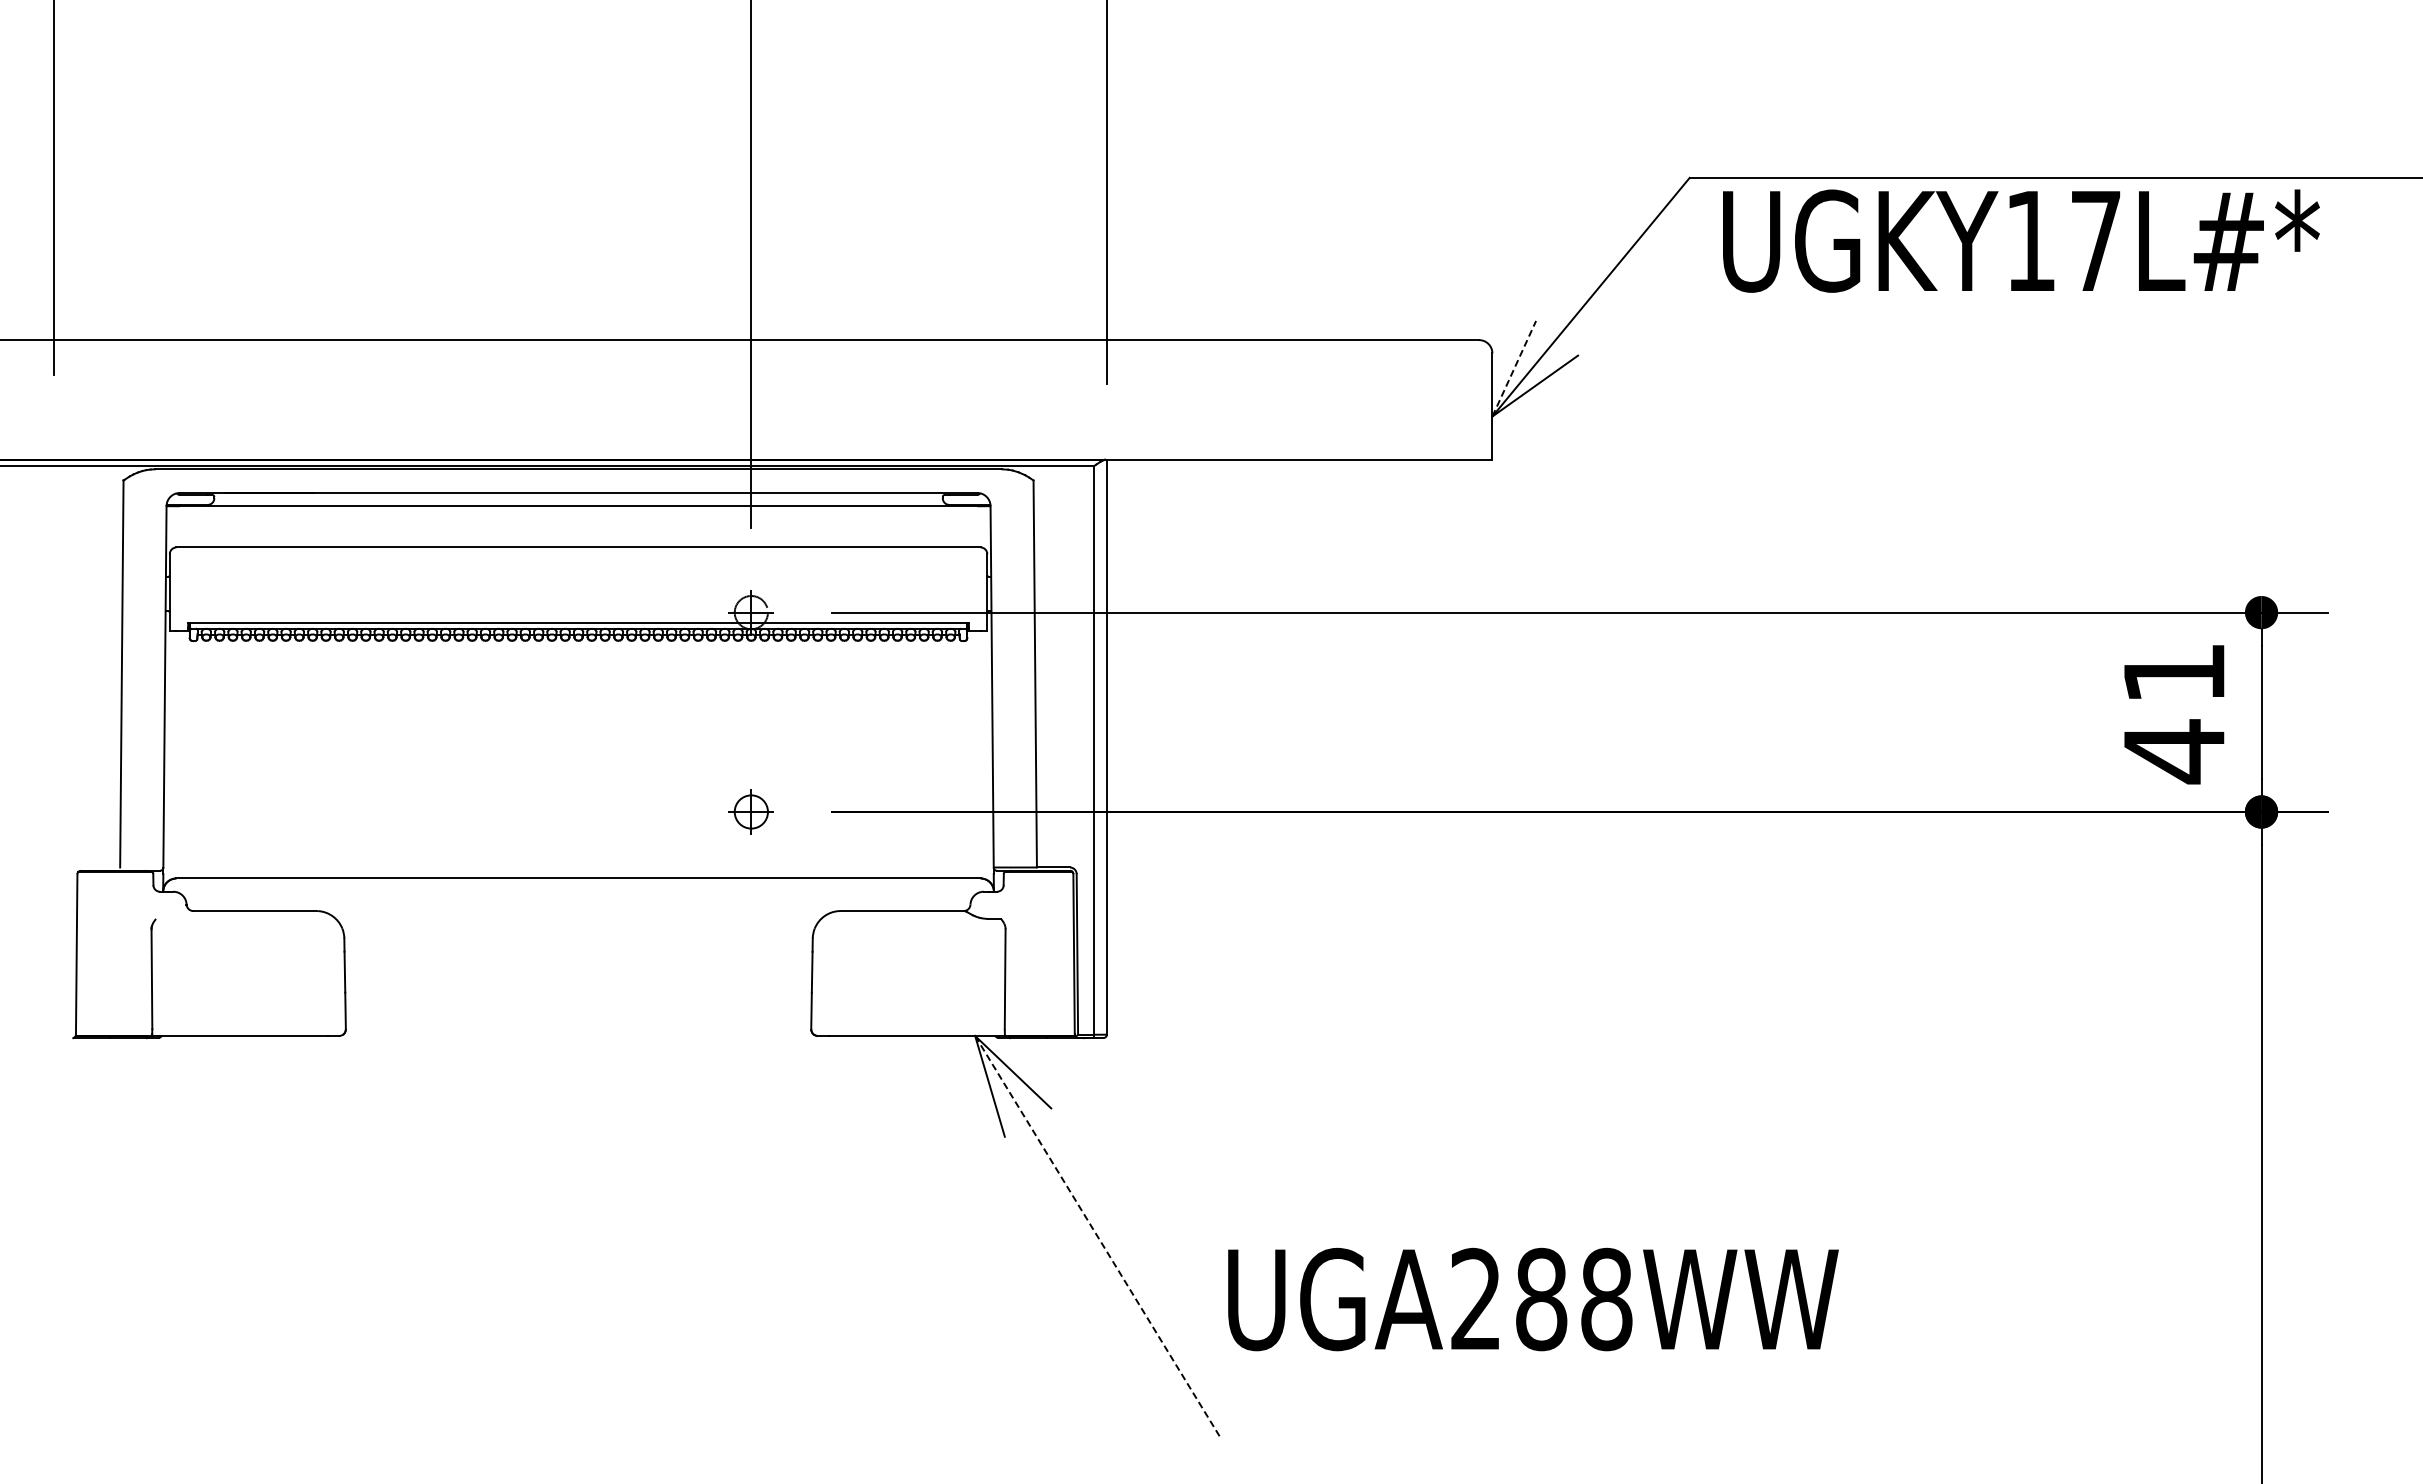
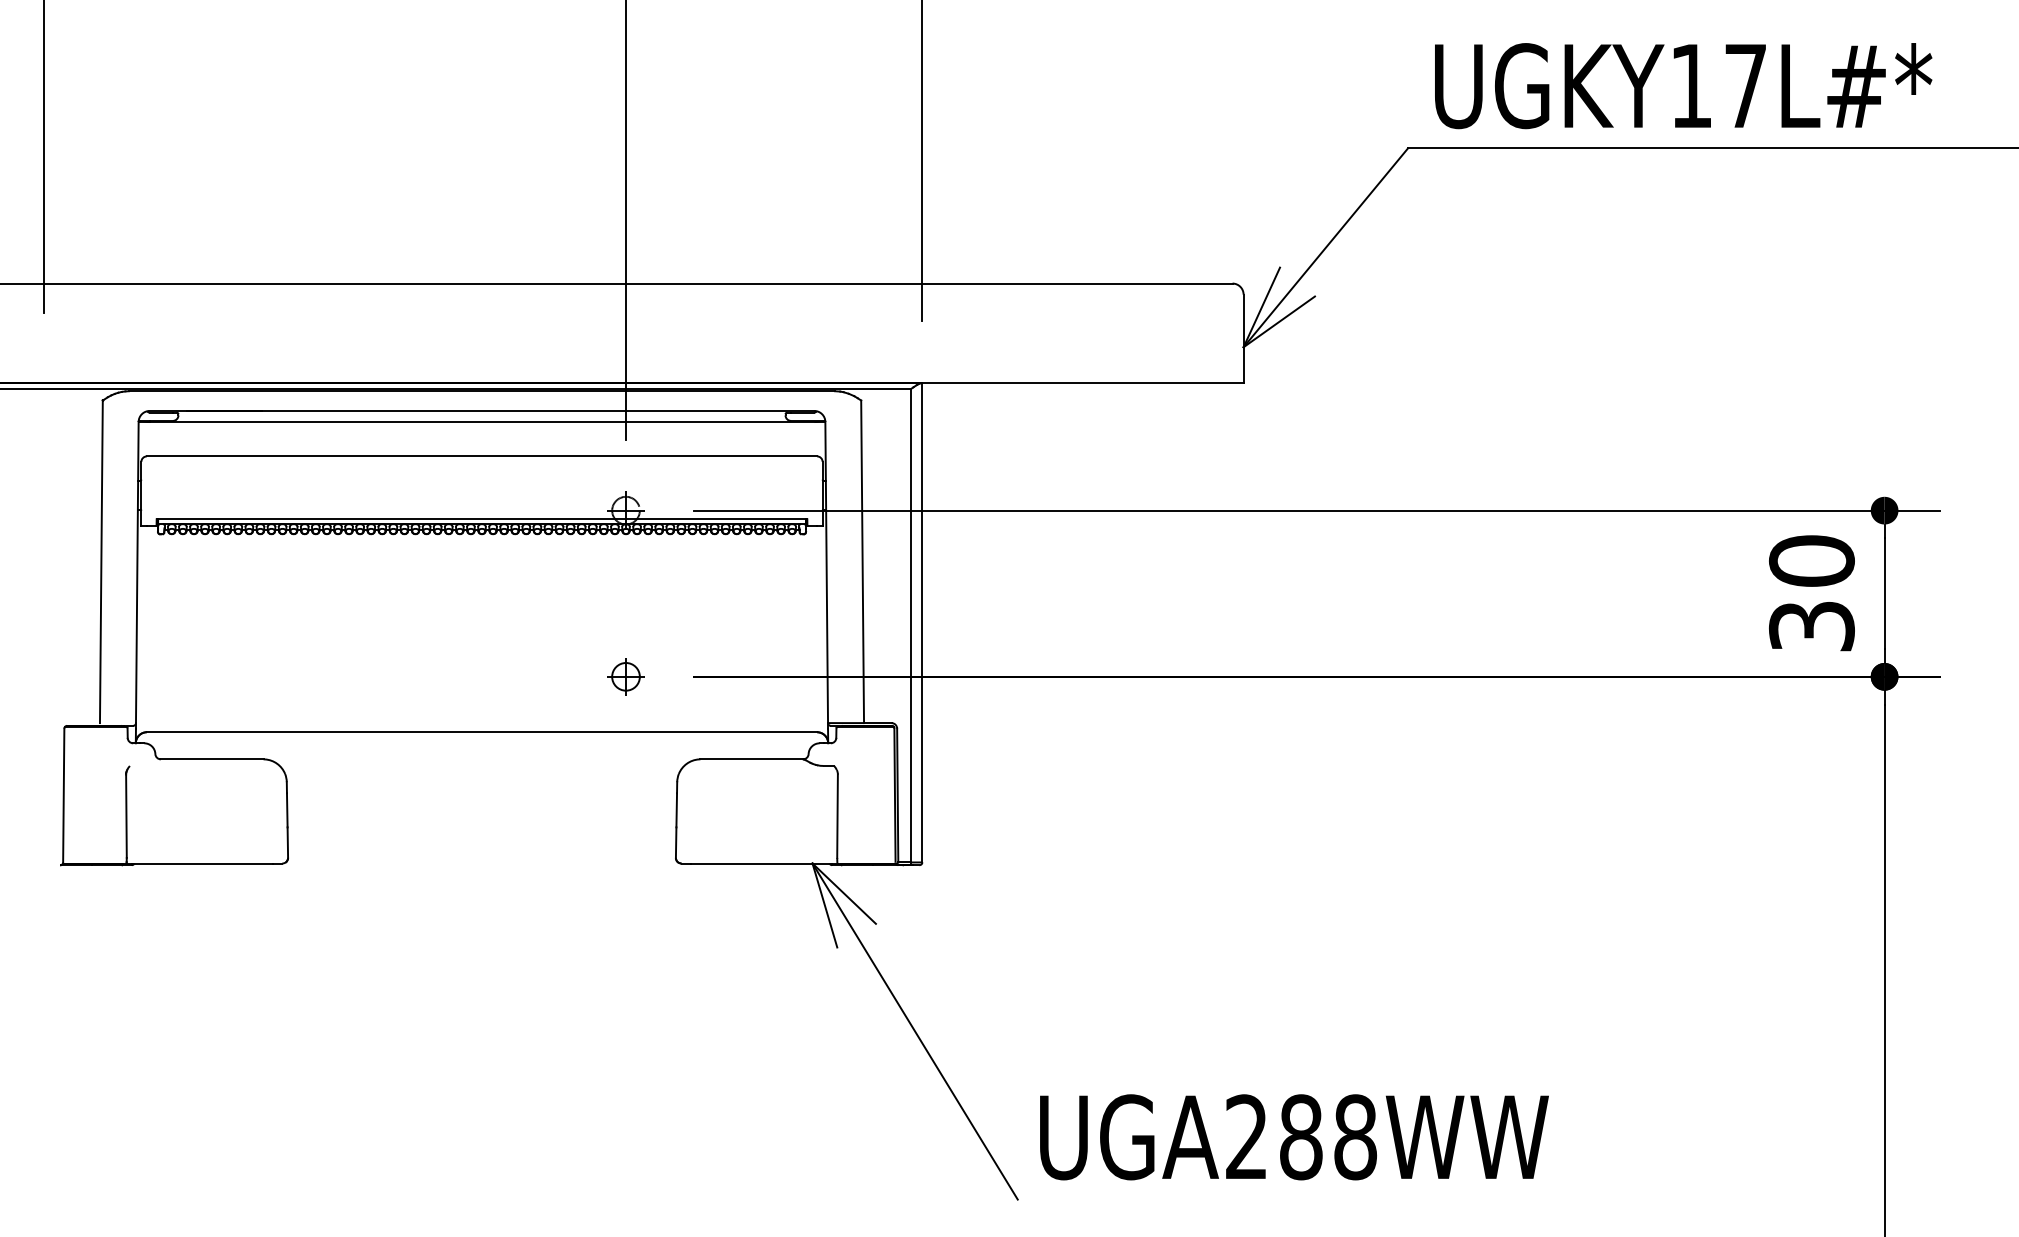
text: (2021, 240) -> (1683, 85), moved
line: (1514, 368) -> (1262, 307), dashed -> solid
text: (2174, 713) -> (1812, 594), 41 -> 30
line: (1098, 1238) -> (915, 1032), dashed -> solid
text: (1533, 1299) -> (1294, 1137), moved

